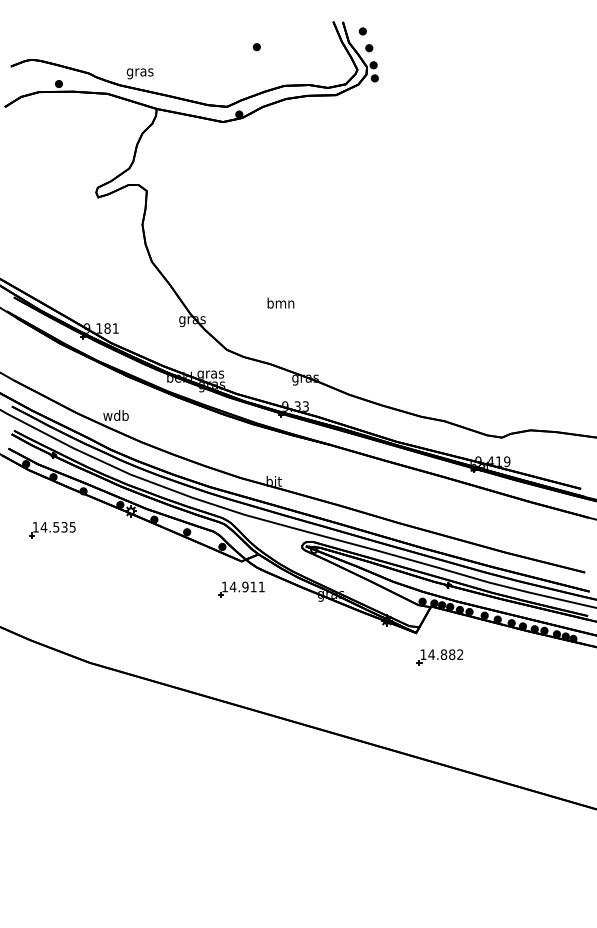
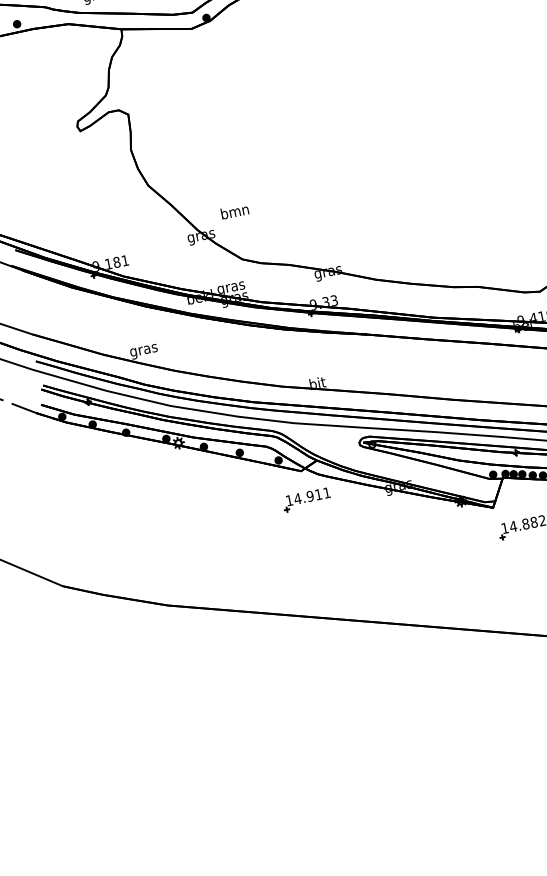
text: (280, 302) -> (234, 210), moved
text: (115, 416) -> (143, 350), wdb -> gras
part: (52, 530) -> (102, 478), removed

